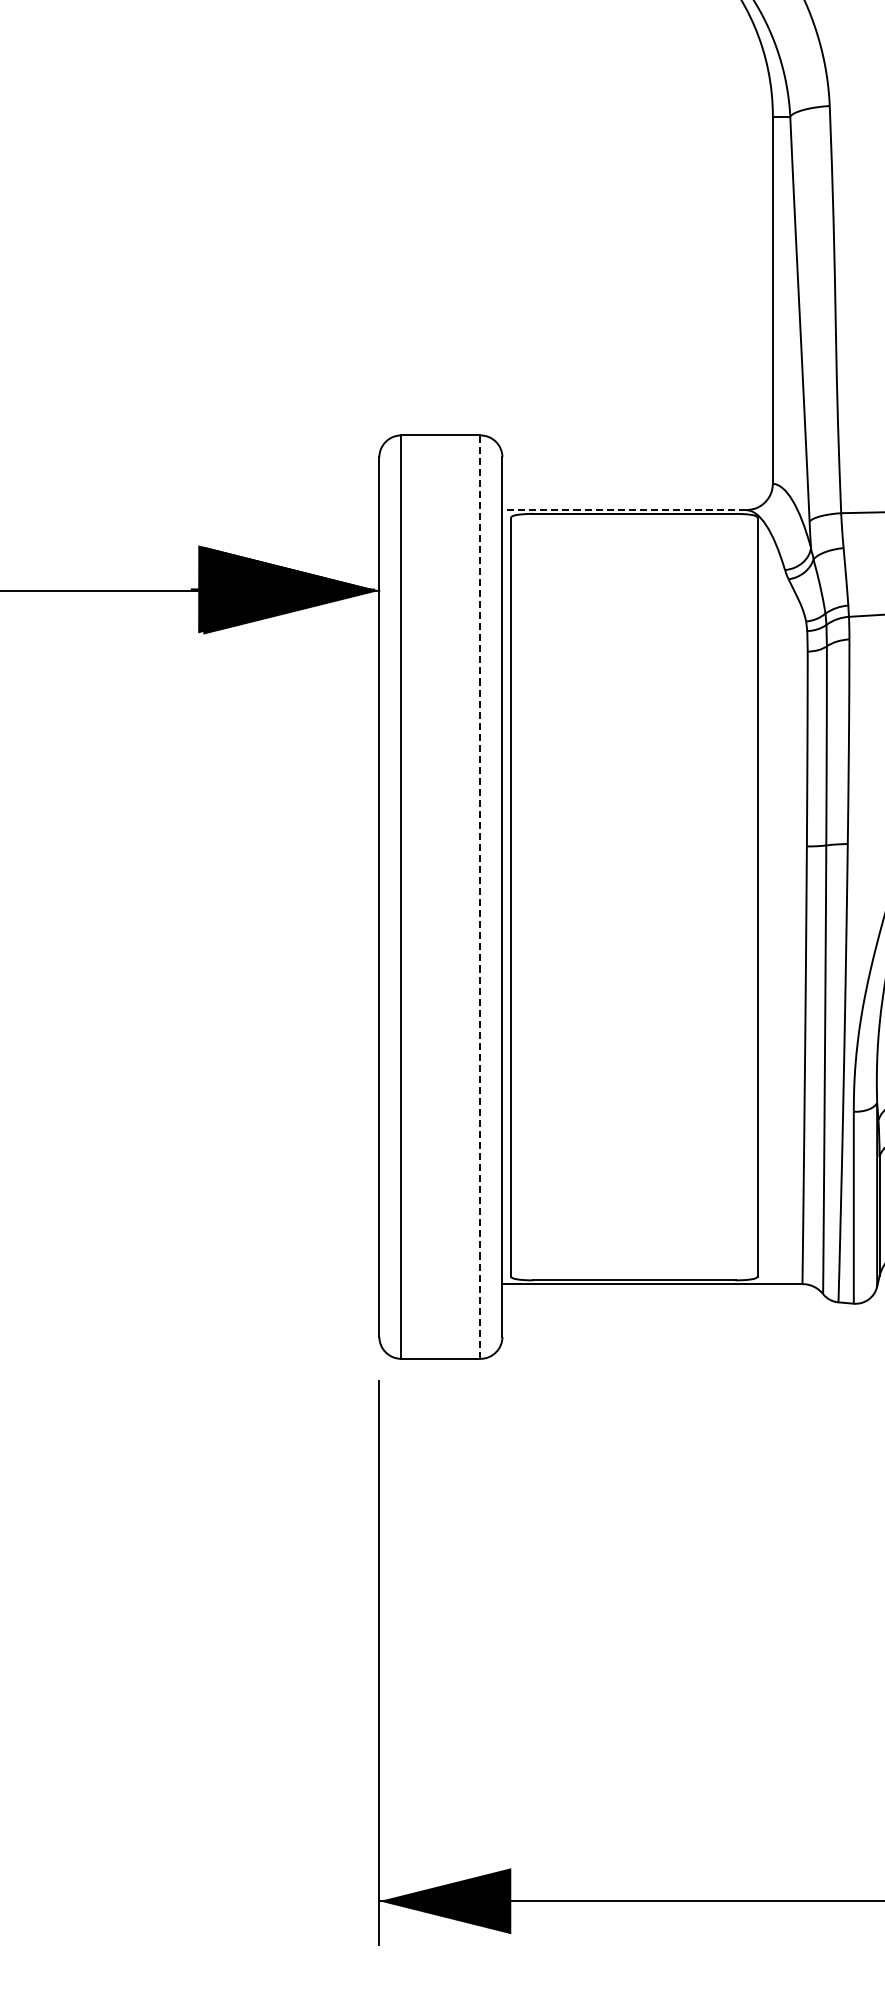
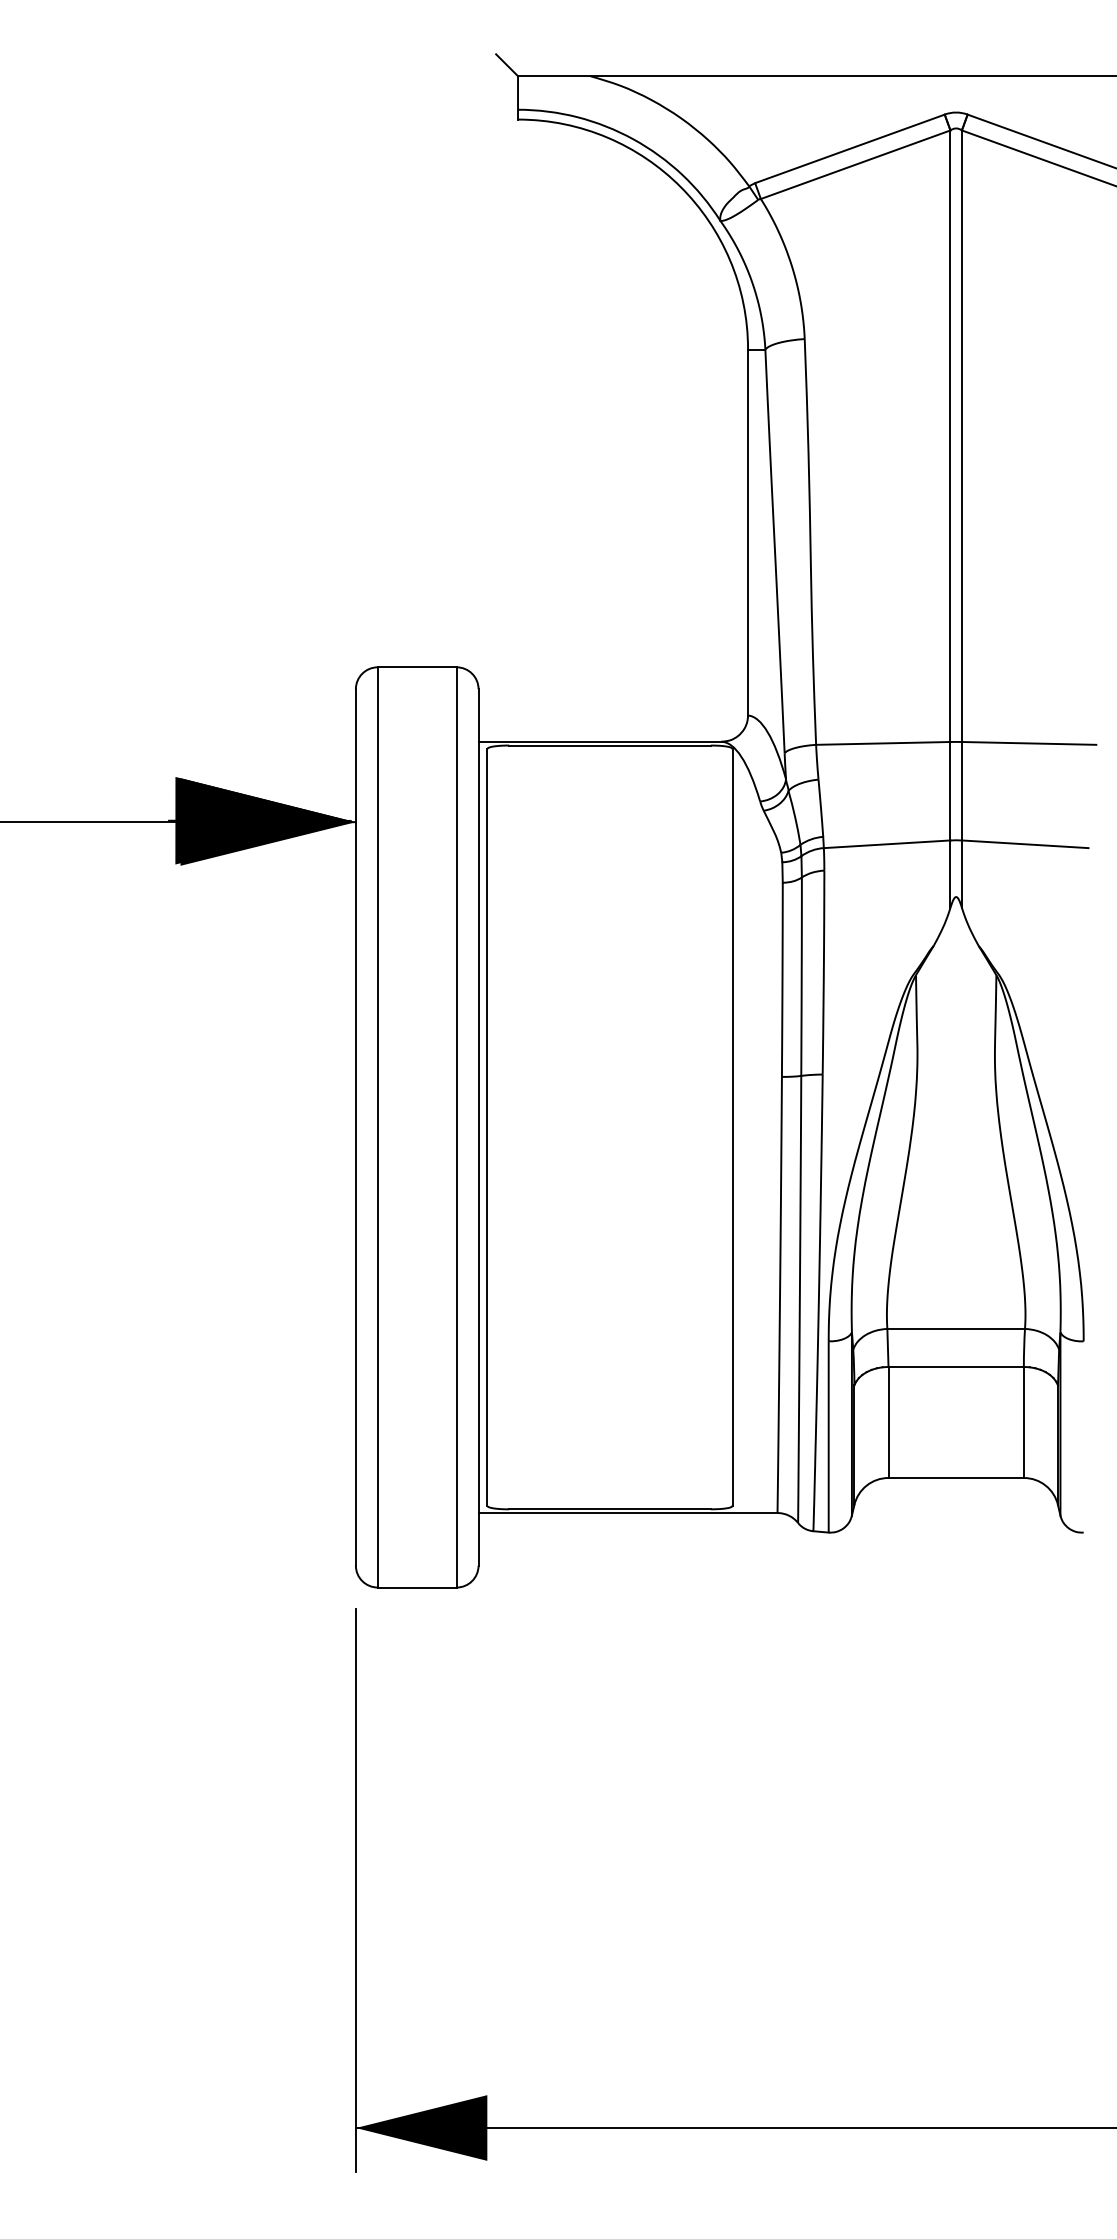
line: (623, 509) -> (599, 741), dashed -> solid
line: (480, 896) -> (456, 1126), dashed -> solid

